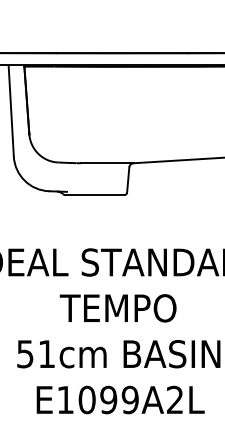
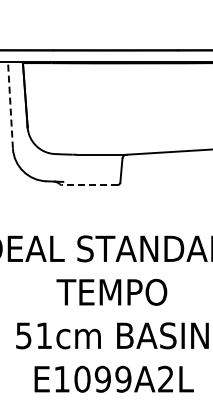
line: (11, 110) -> (10, 104), solid -> dashed
line: (94, 194) -> (89, 184), solid -> dashed

